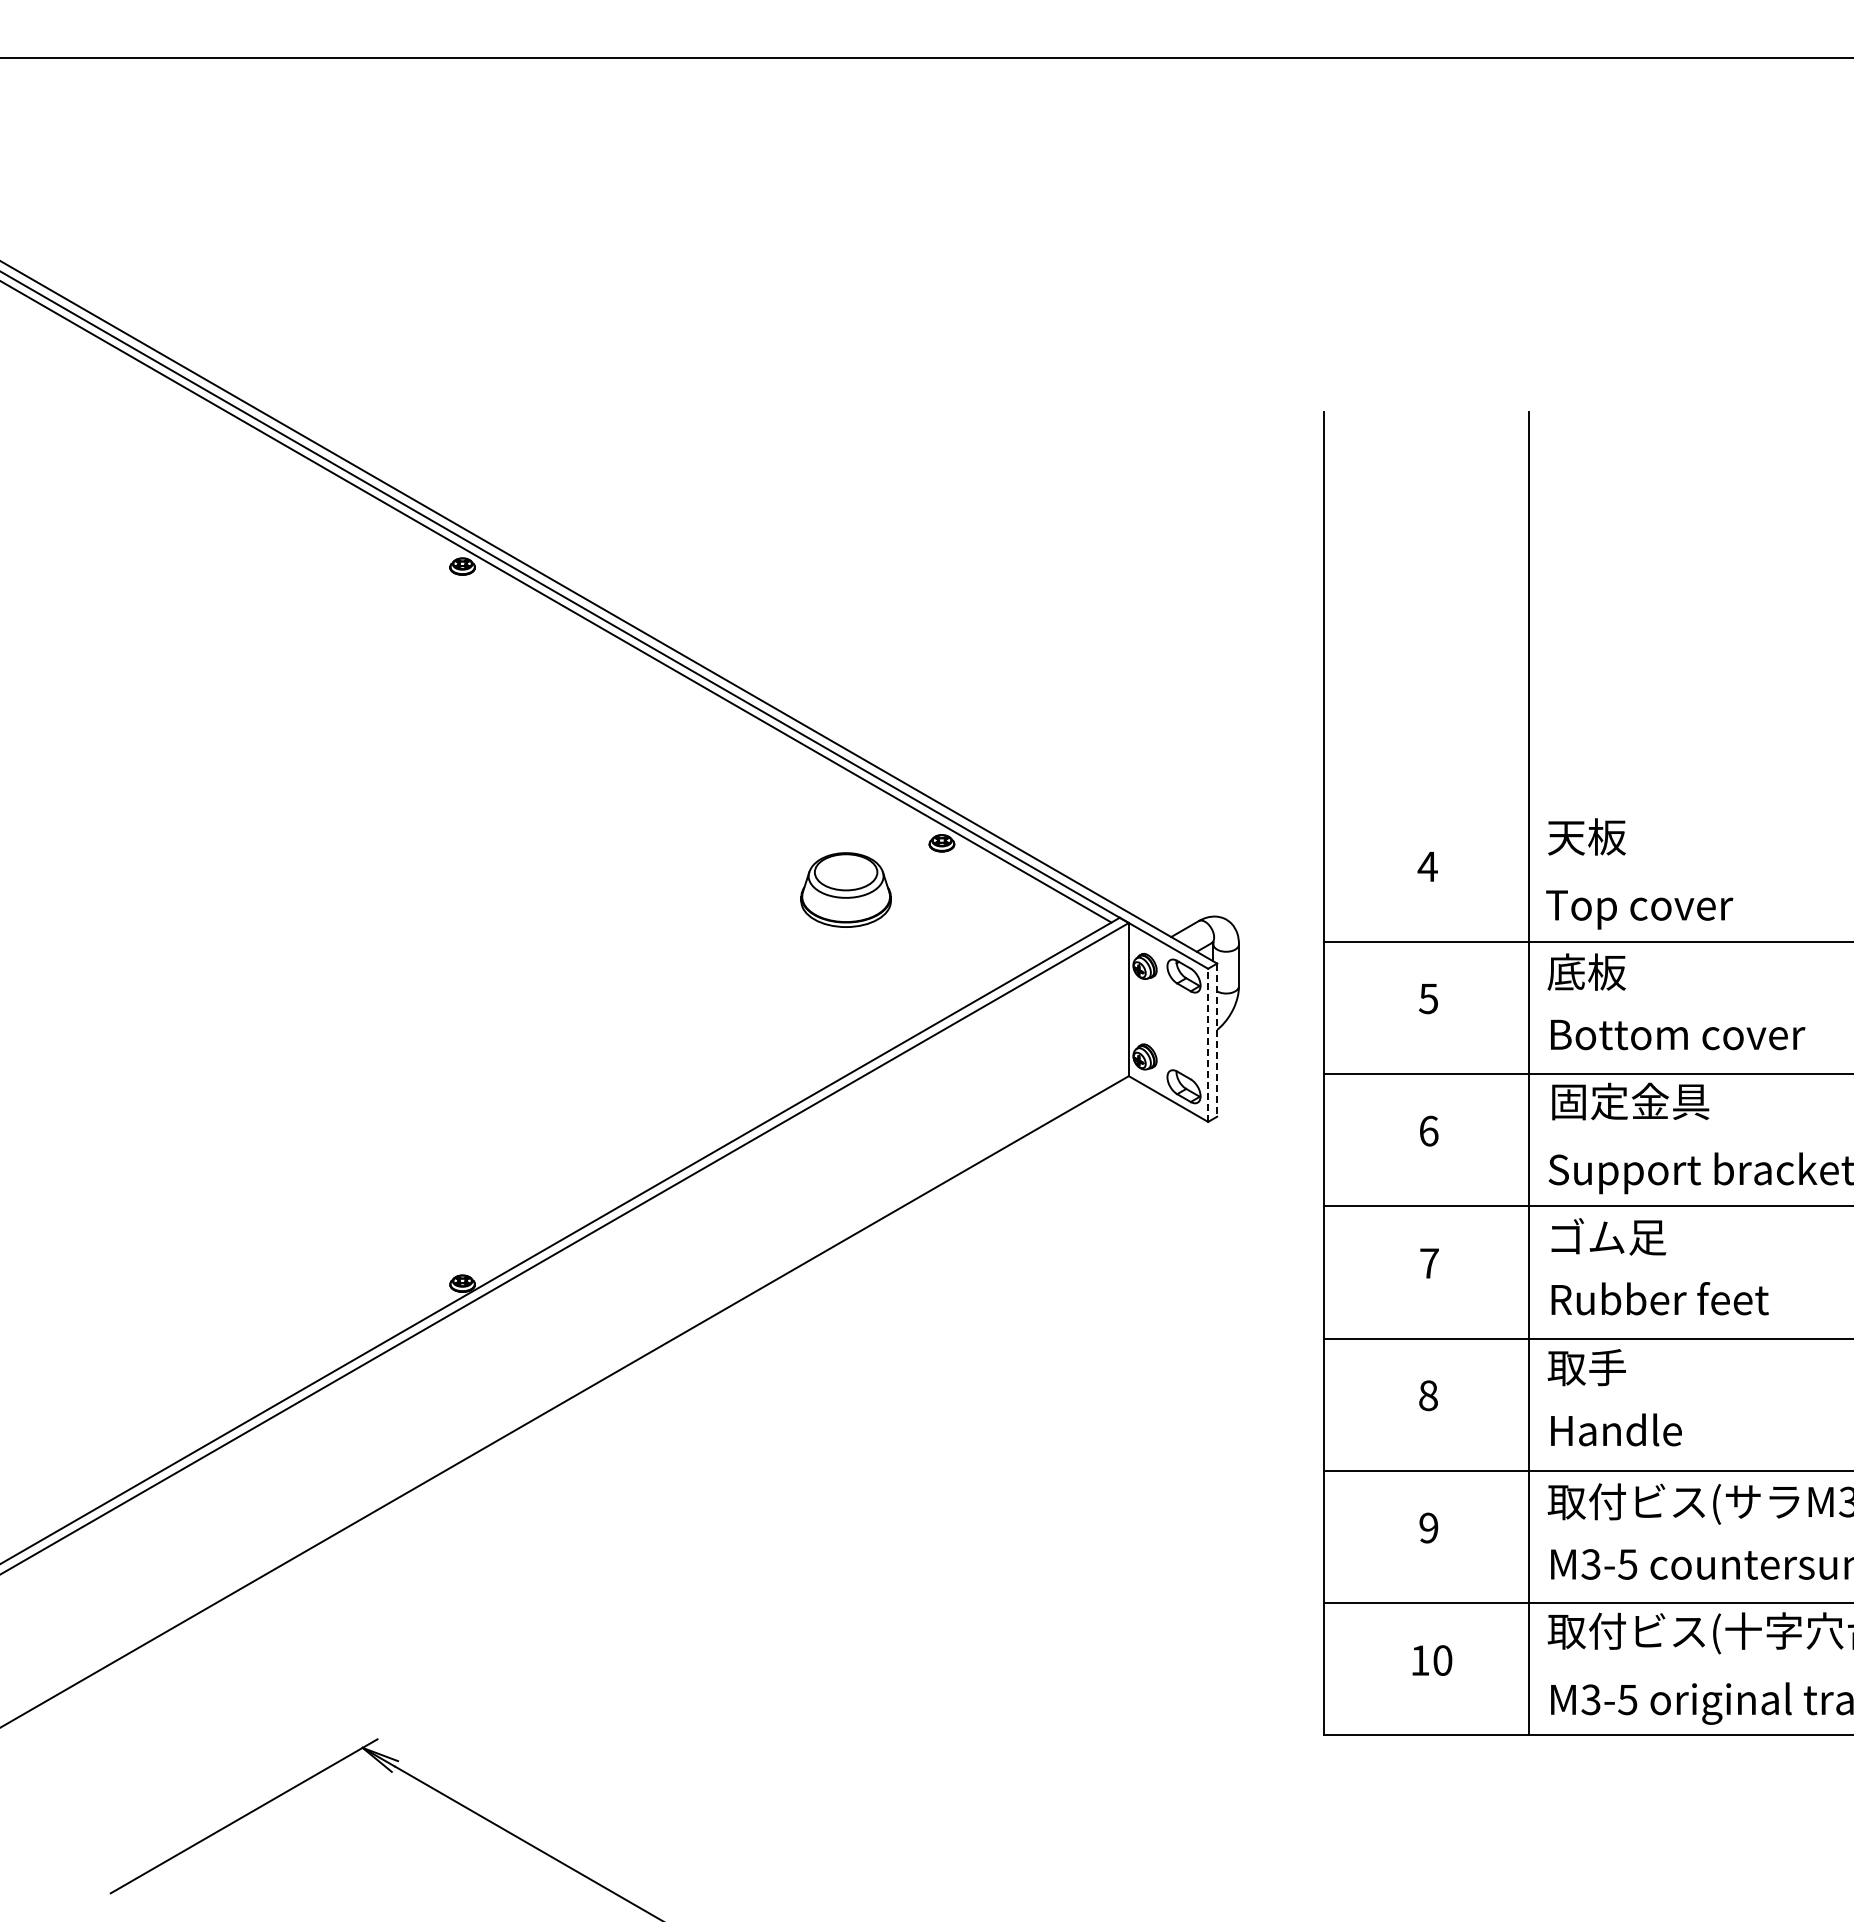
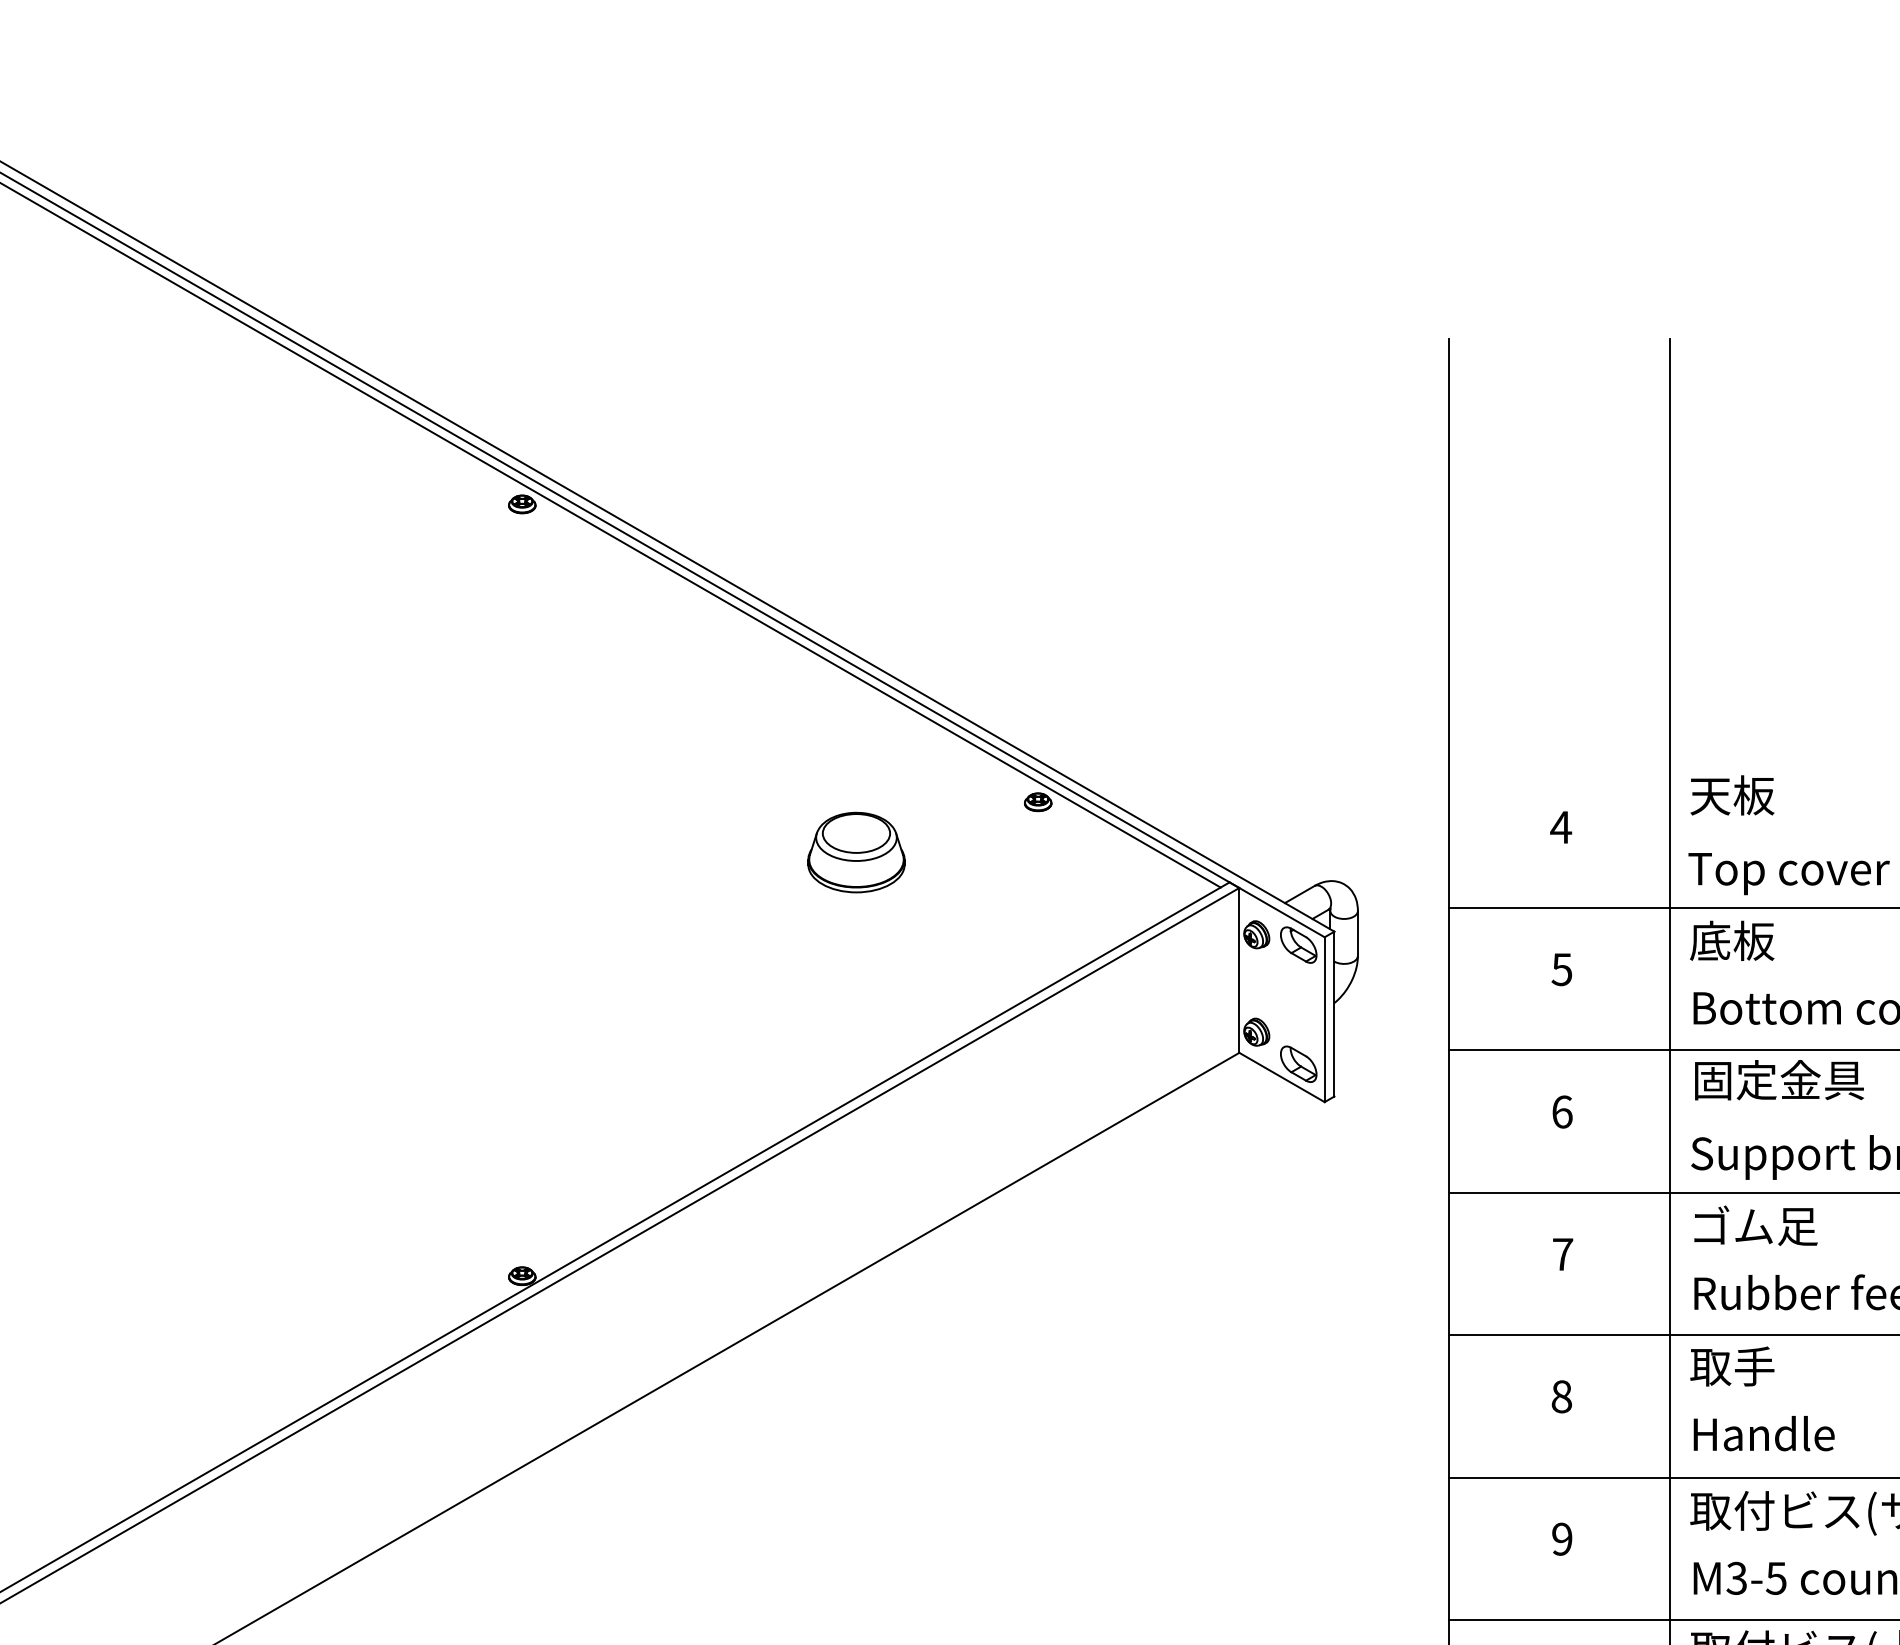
part: (845, 889) -> (855, 851), moved
line: (1217, 1040) -> (1334, 1014), dashed -> solid
line: (1208, 1045) -> (1325, 1019), dashed -> solid

